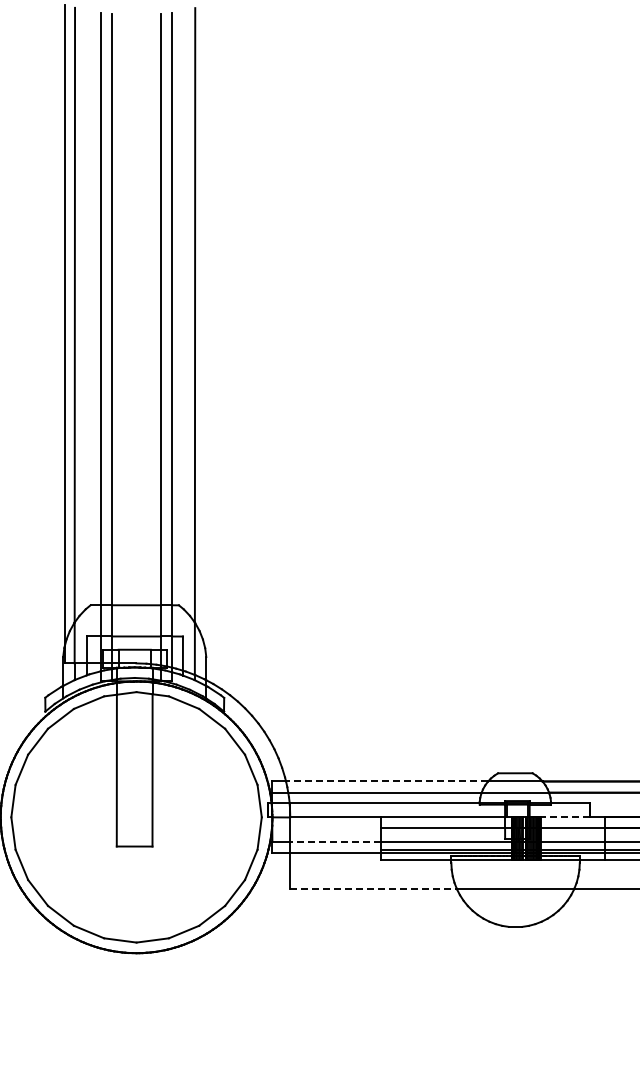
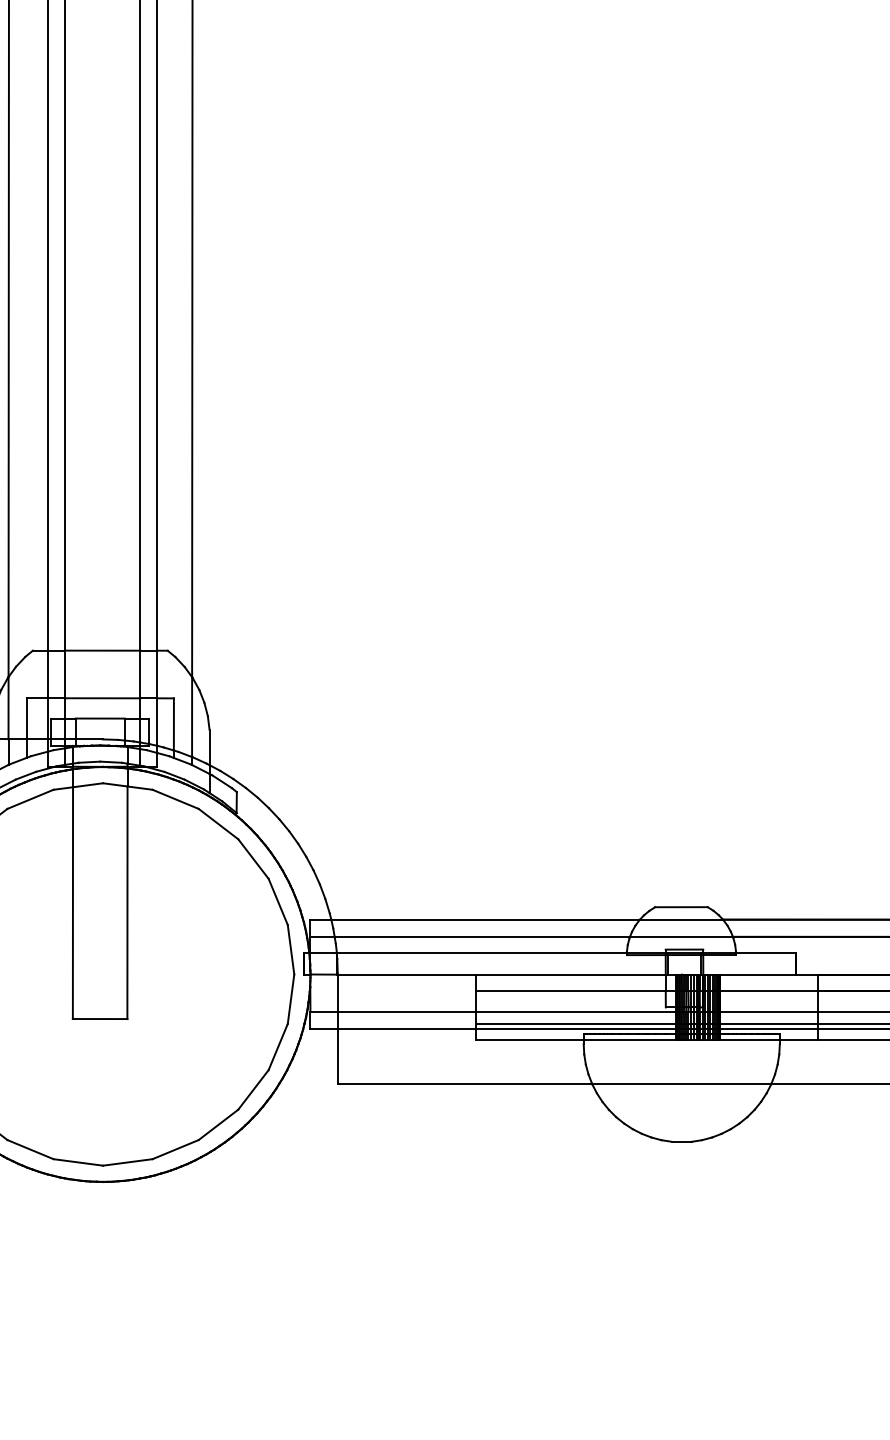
line: (386, 781) -> (484, 919), dashed -> solid
line: (565, 817) -> (757, 974), dashed -> solid
line: (335, 841) -> (406, 1011), dashed -> solid
line: (374, 888) -> (466, 1083), dashed -> solid

